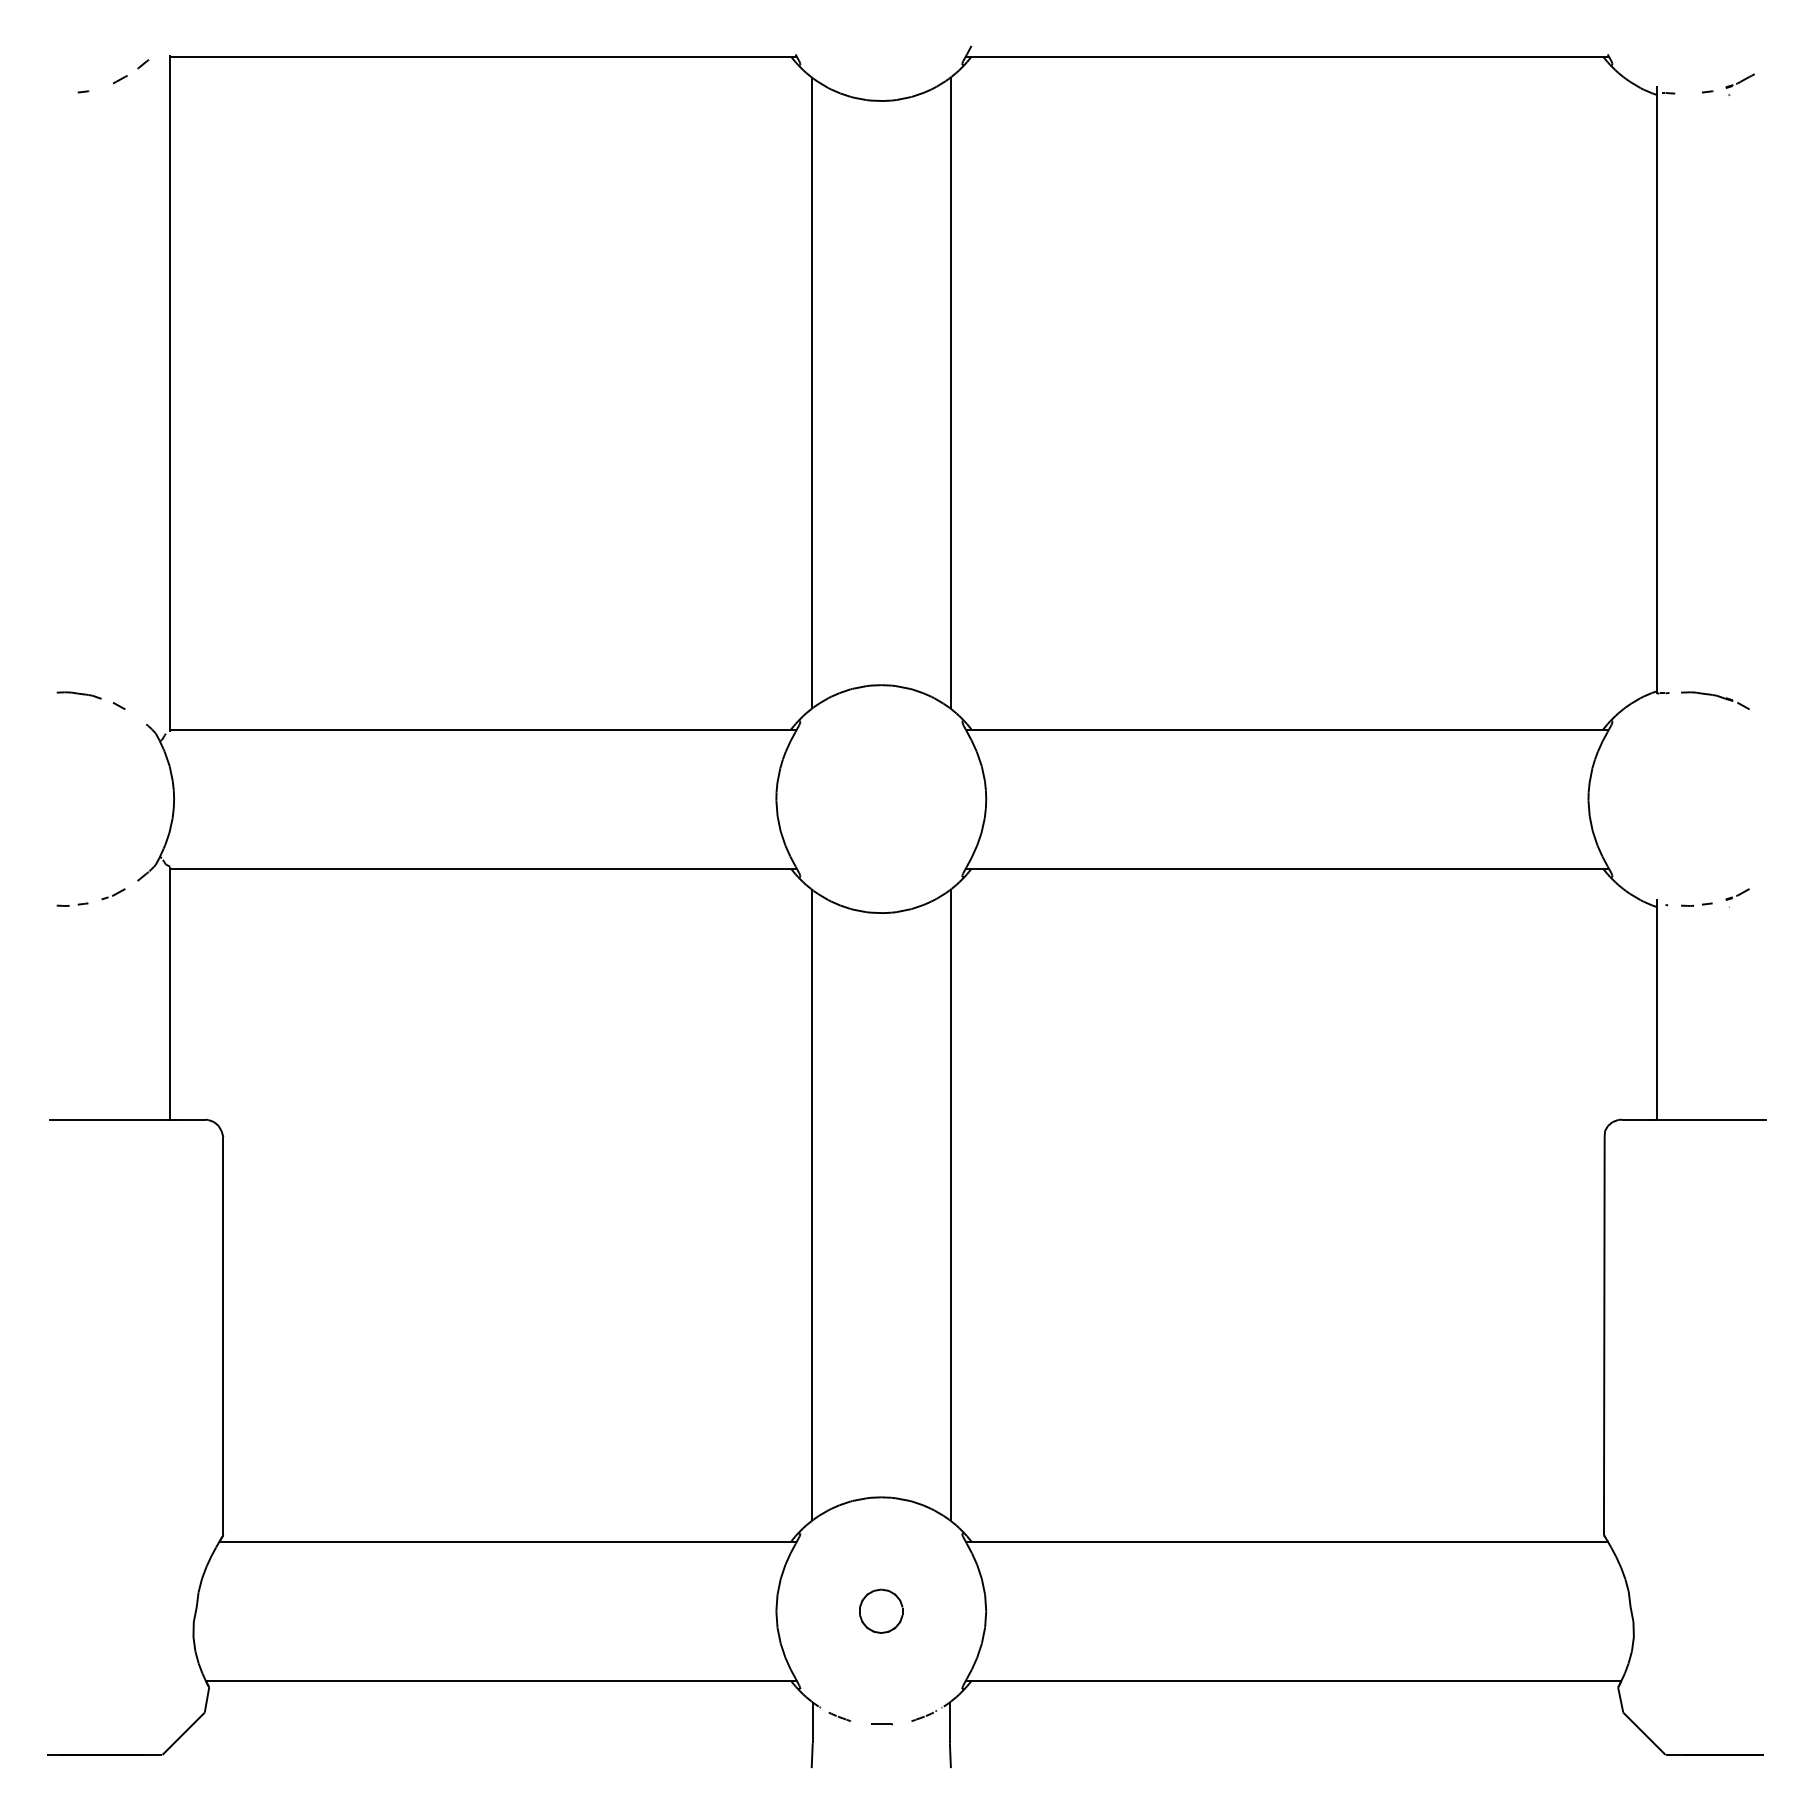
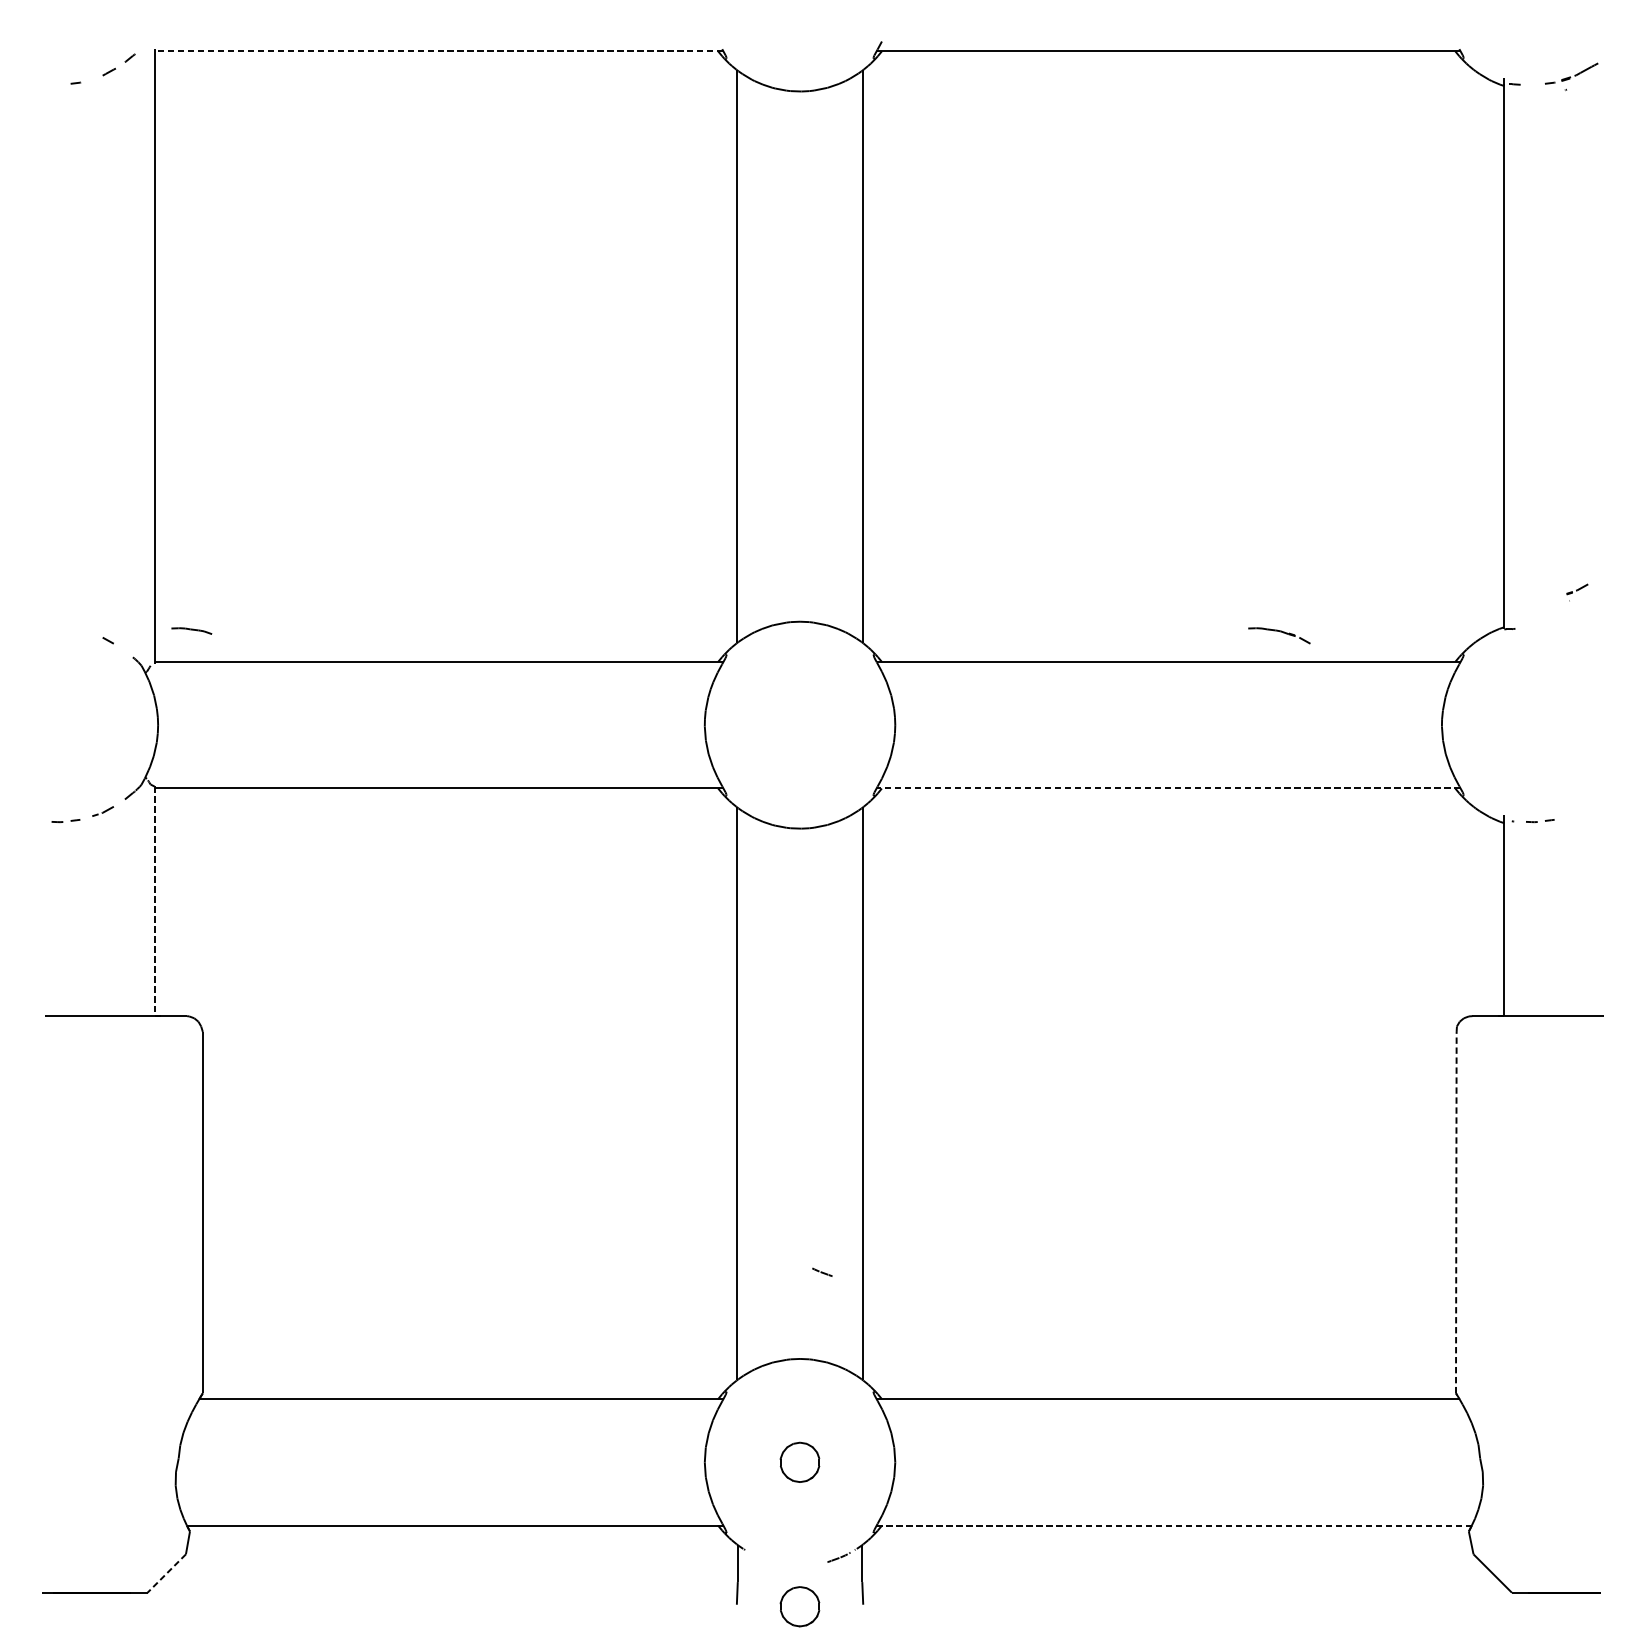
line: (483, 56) -> (438, 51), solid -> dashed
part: (1739, 84) -> (1579, 76), size x1.4
part: (78, 695) -> (191, 631), moved
part: (1715, 700) -> (1279, 635), moved
line: (1287, 868) -> (1168, 788), solid -> dashed
part: (1737, 897) -> (1577, 592), moved
line: (170, 993) -> (154, 901), solid -> dashed
line: (1604, 1335) -> (1456, 1212), solid -> dashed
line: (1293, 1680) -> (1174, 1525), solid -> dashed
line: (839, 1716) -> (822, 1271), moved
line: (881, 1724) -> (800, 1565), removed
line: (183, 1733) -> (166, 1573), solid -> dashed
part: (881, 1769) -> (800, 1605), added

